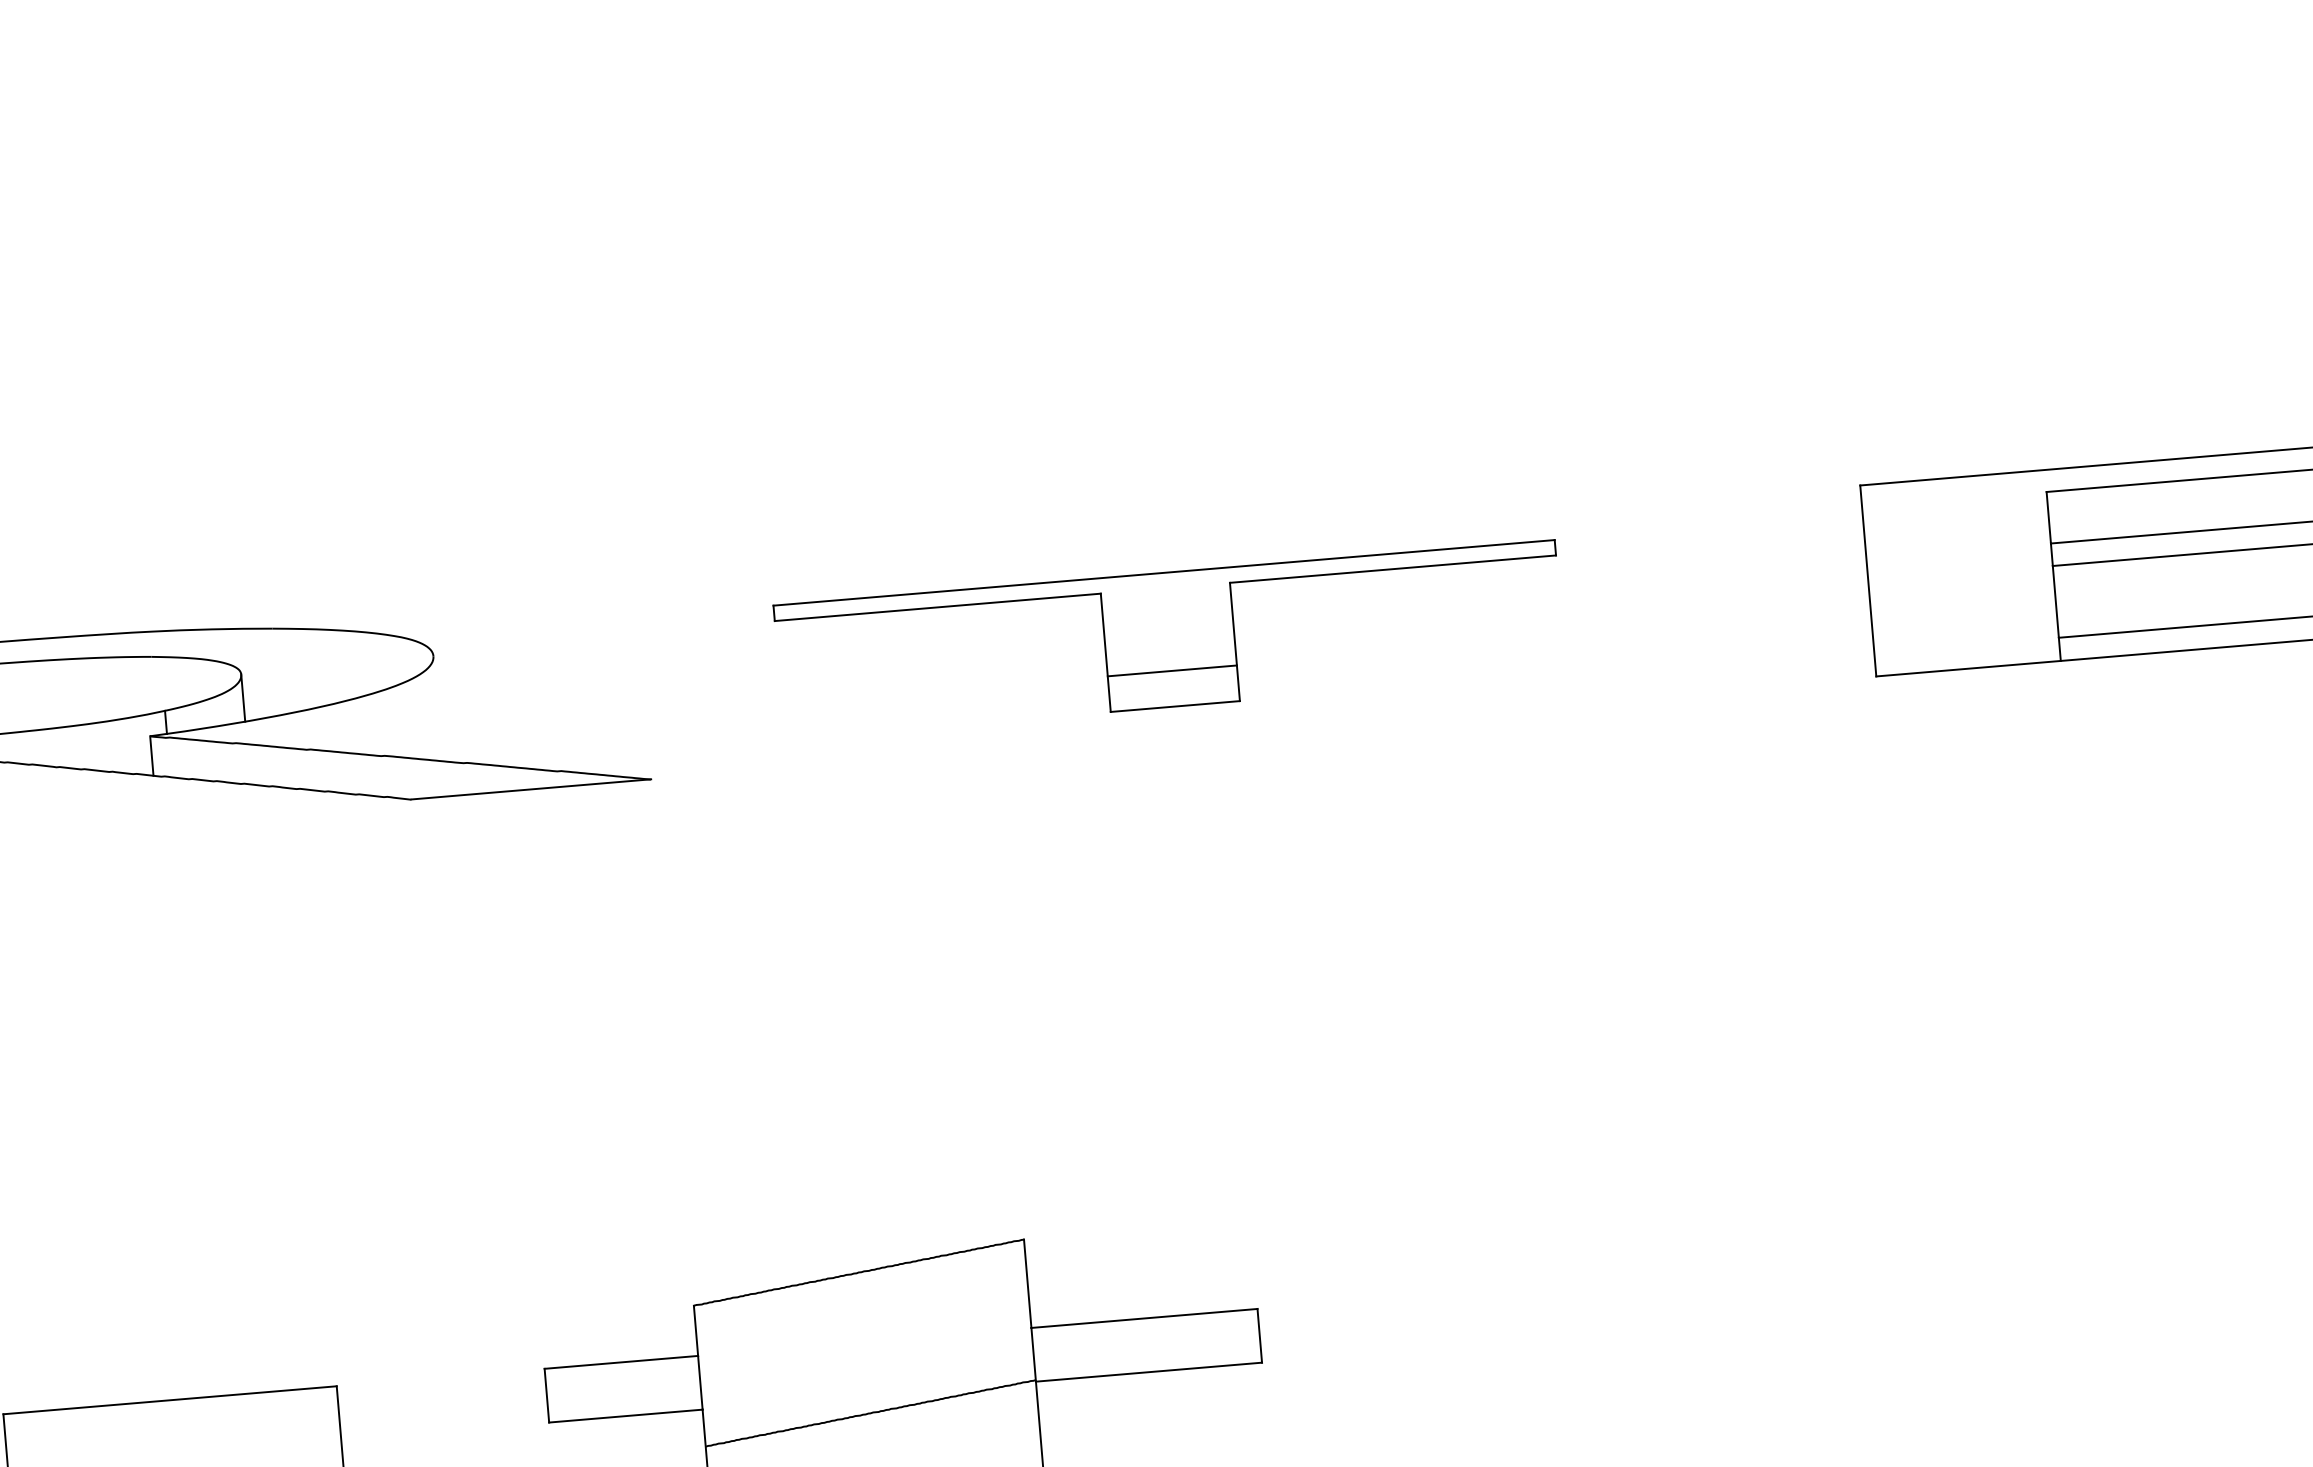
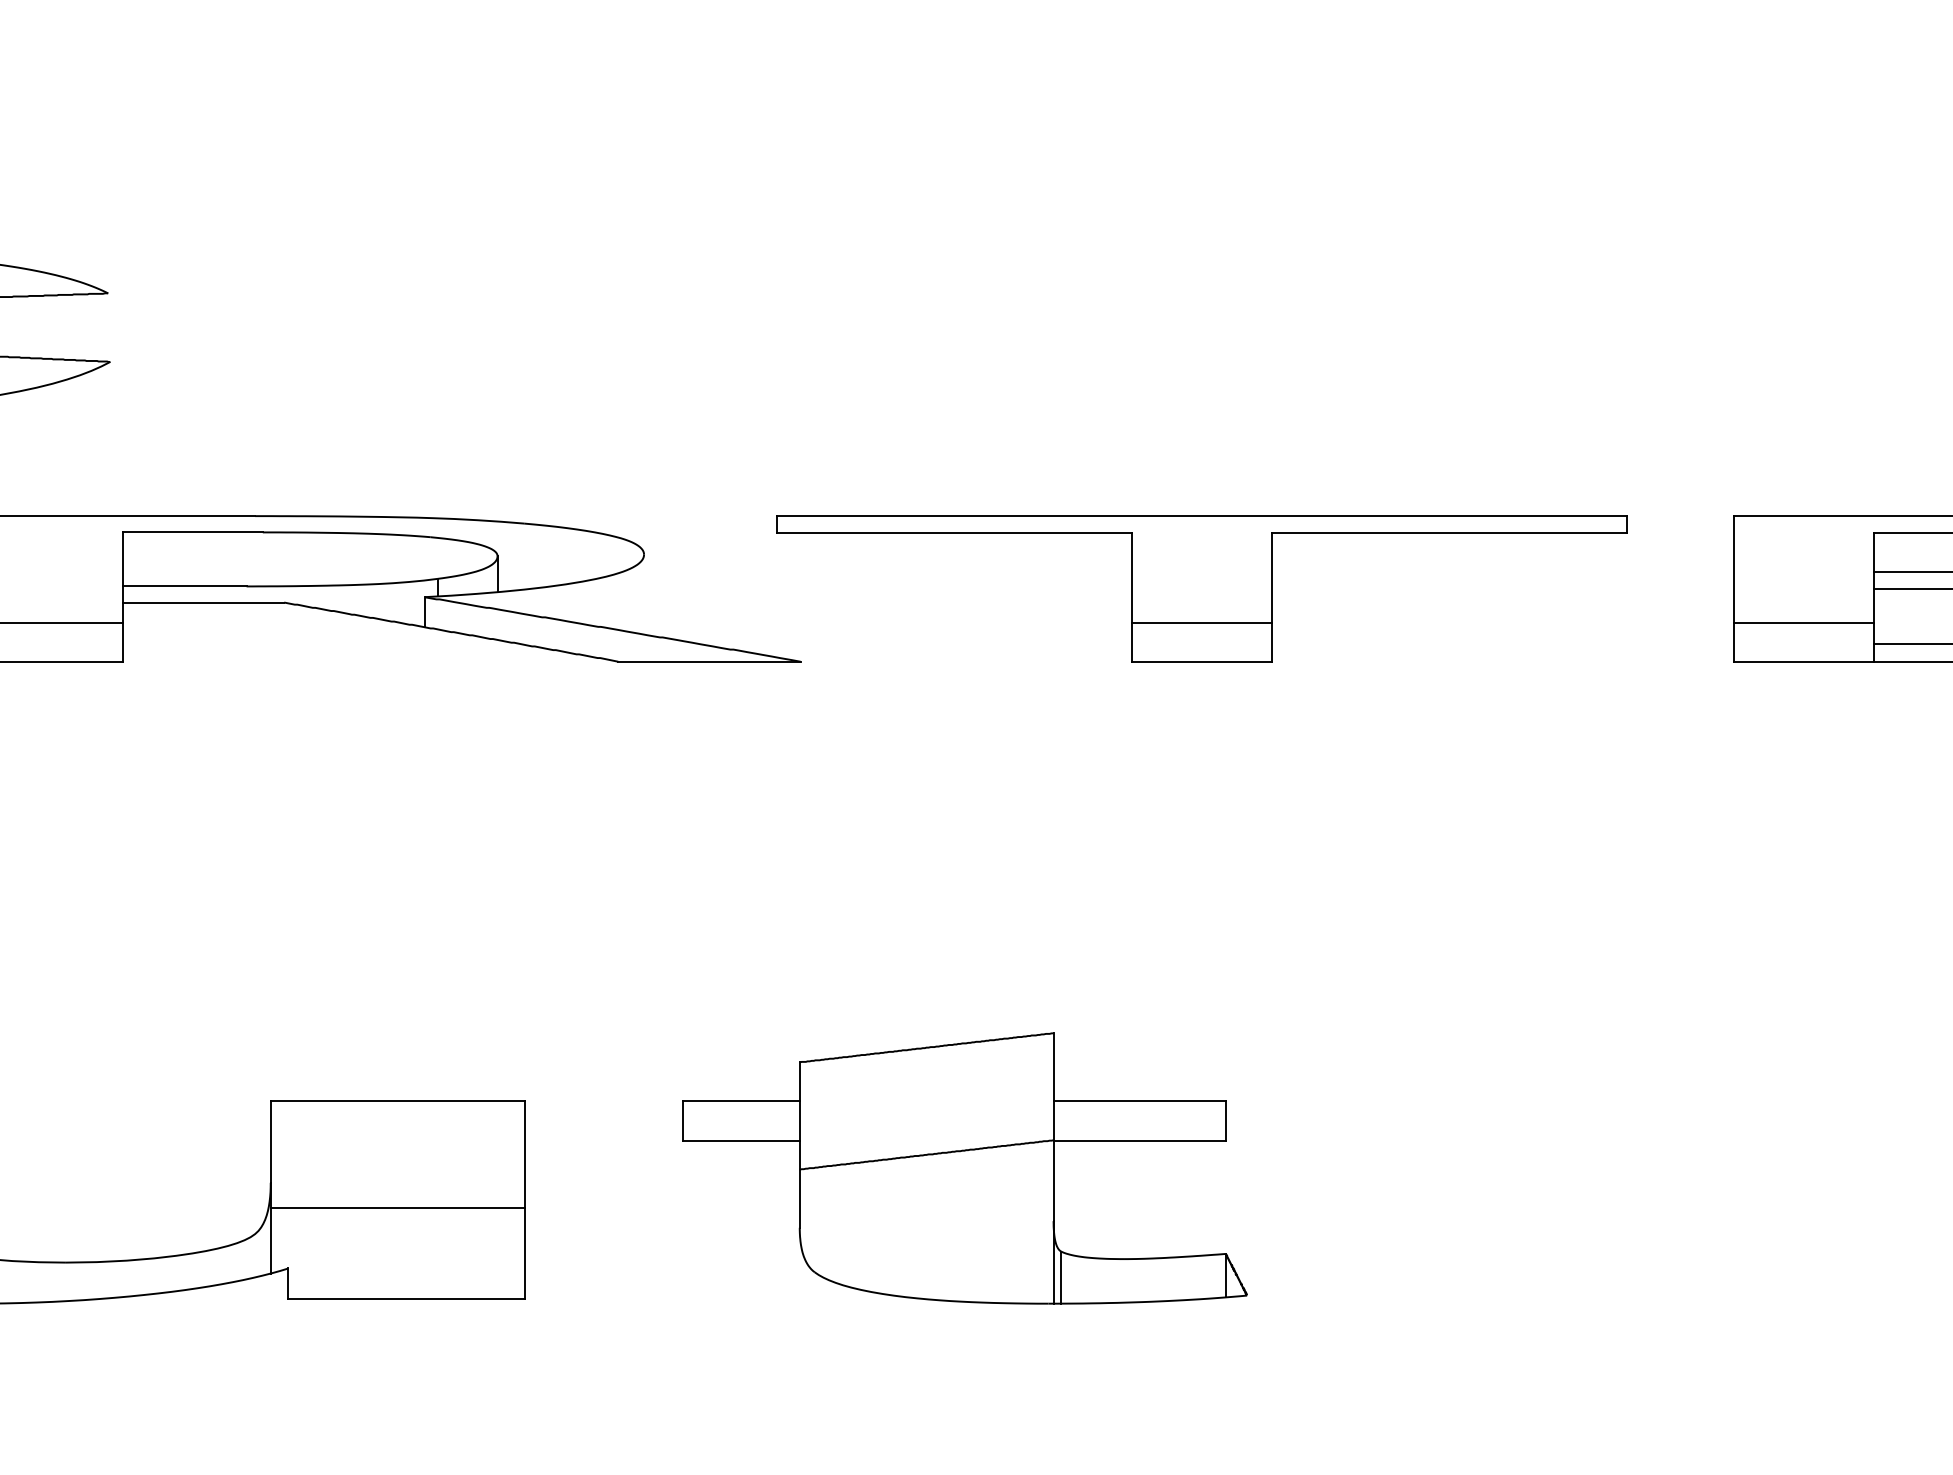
line: (1963, 617) -> (1803, 622), added
part: (1169, 639) -> (1201, 588), size x1.43

